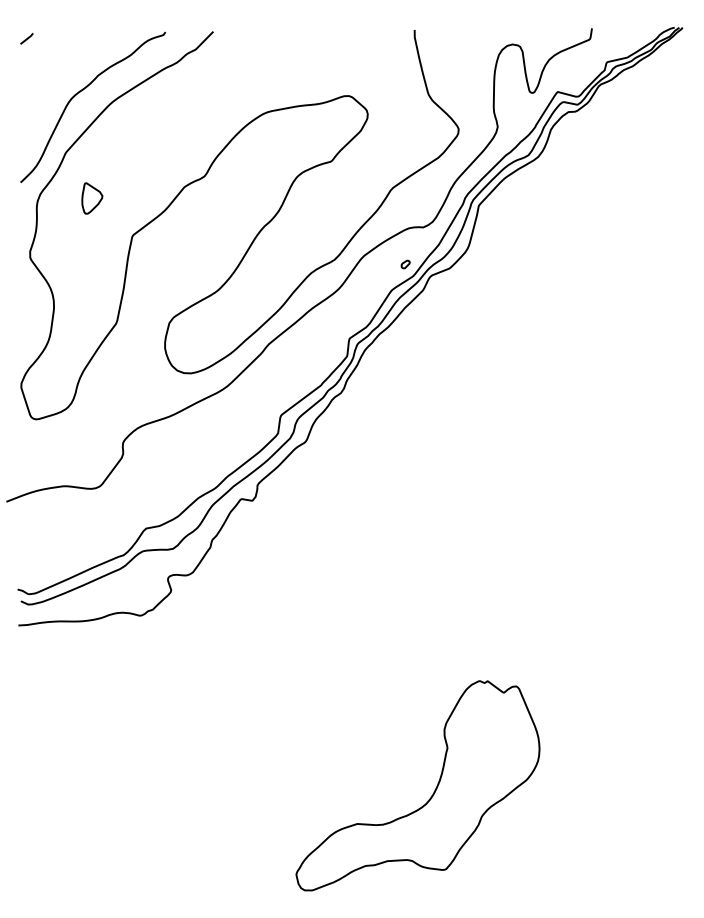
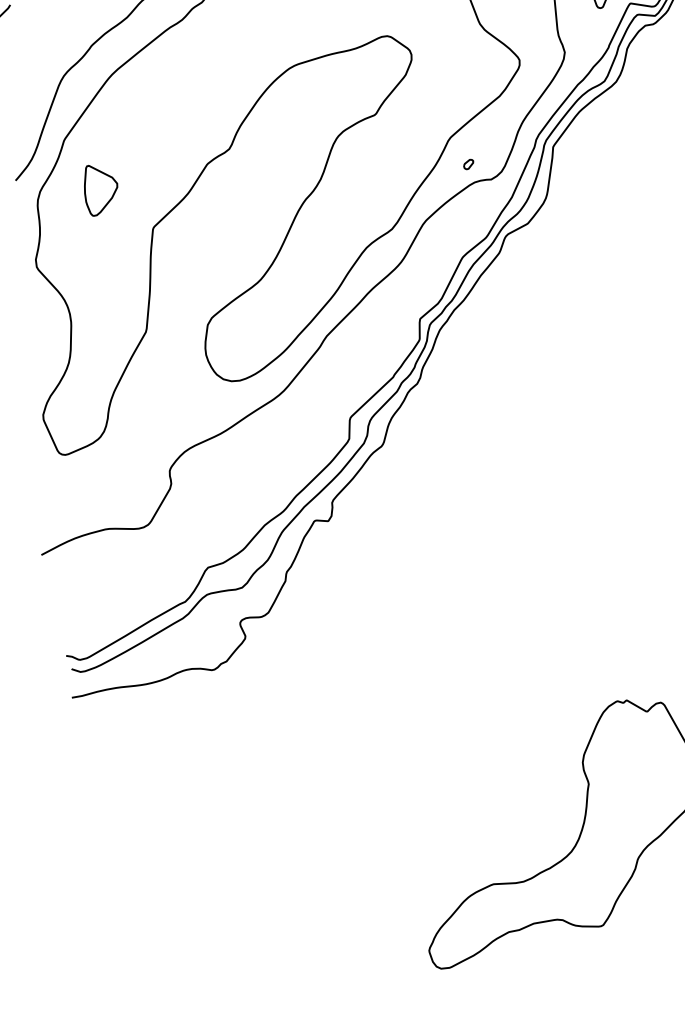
part: (92, 198) -> (101, 189), size x1.4
part: (405, 264) -> (468, 164), moved

